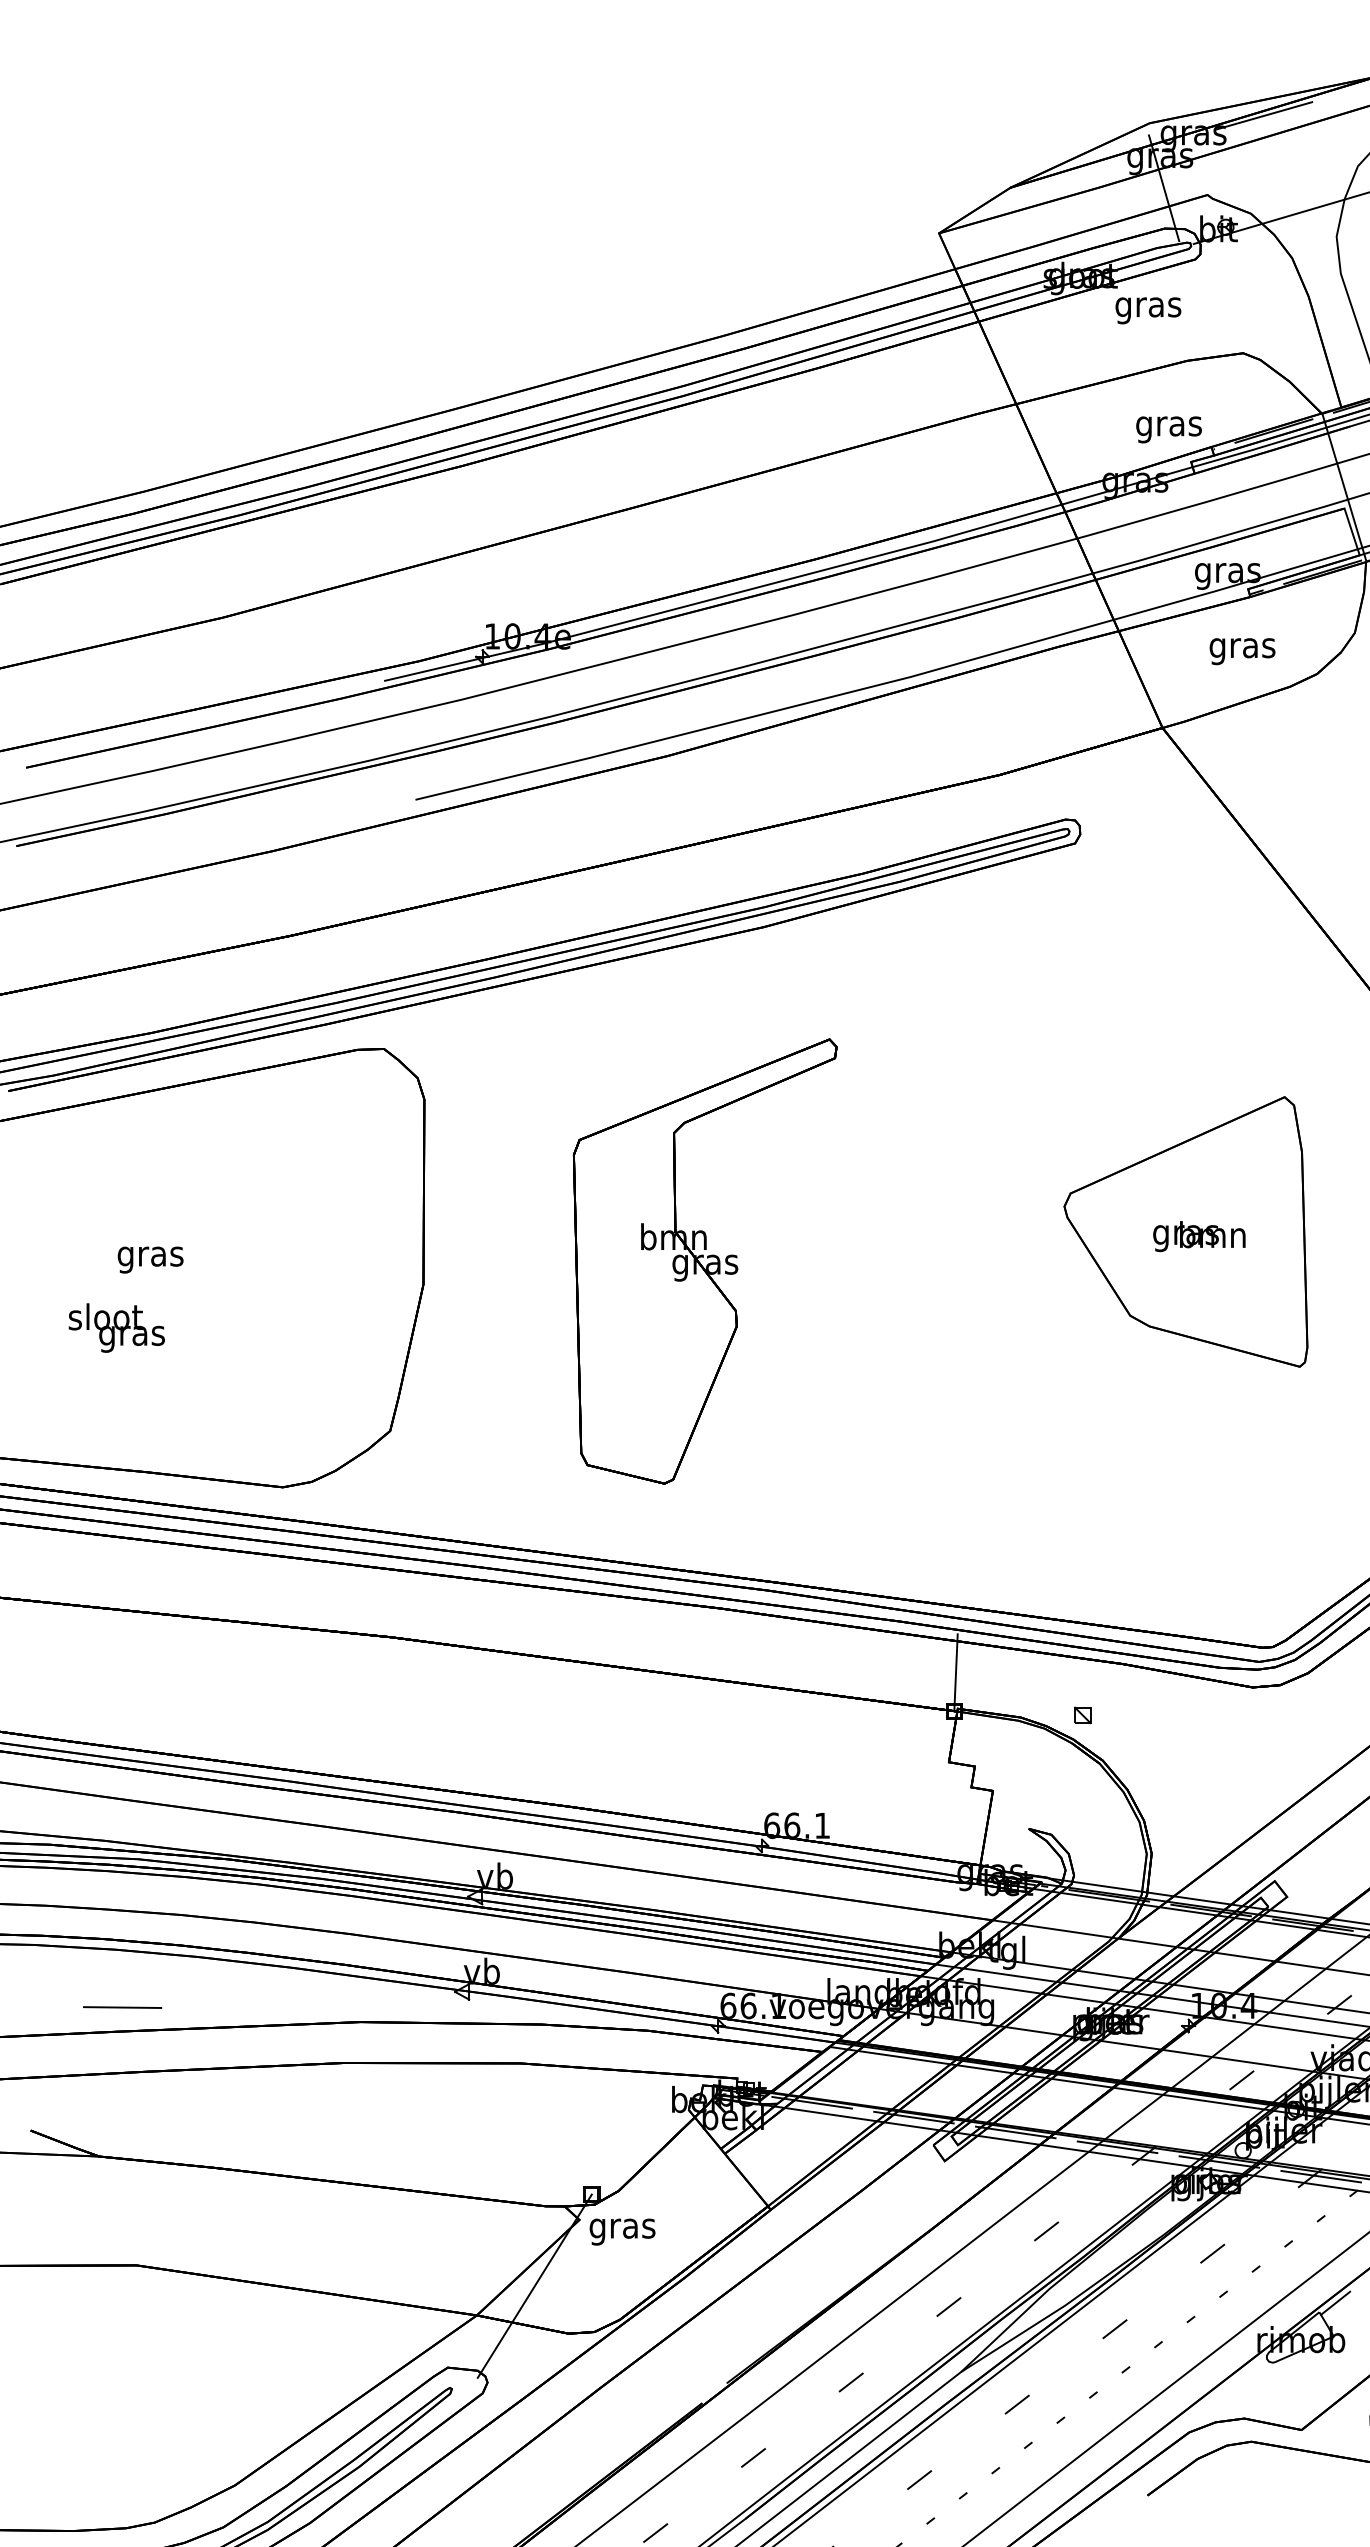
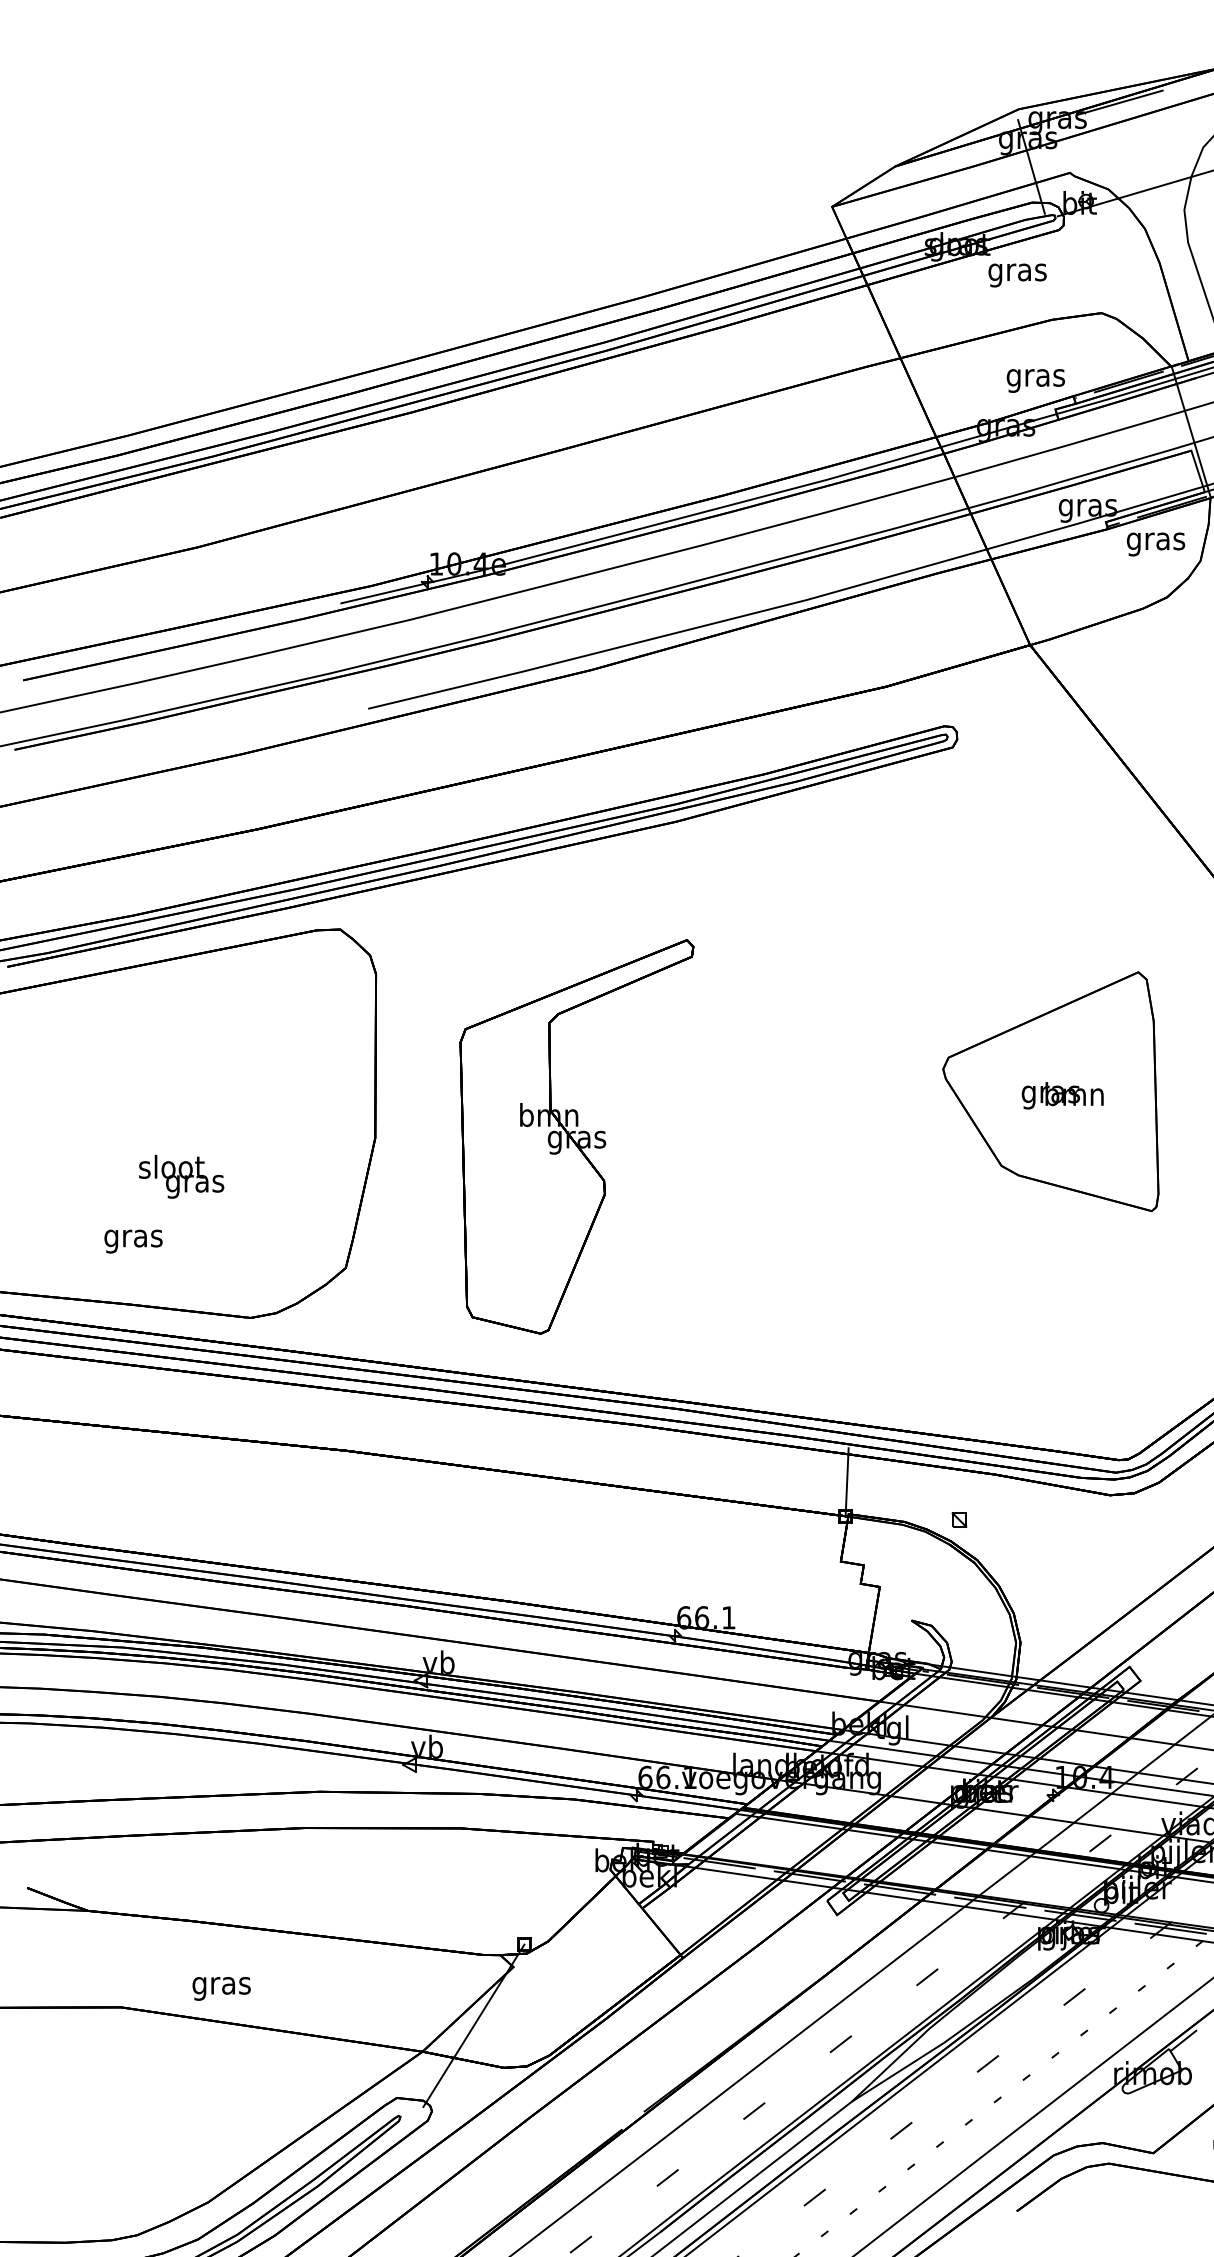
text: (1243, 651) -> (1156, 544), moved
text: (150, 1259) -> (133, 1241), moved
part: (704, 1261) -> (576, 1136), moved
text: (116, 1327) -> (181, 1176), moved
line: (122, 2007) -> (108, 1778), removed
text: (622, 2231) -> (221, 1988), moved

